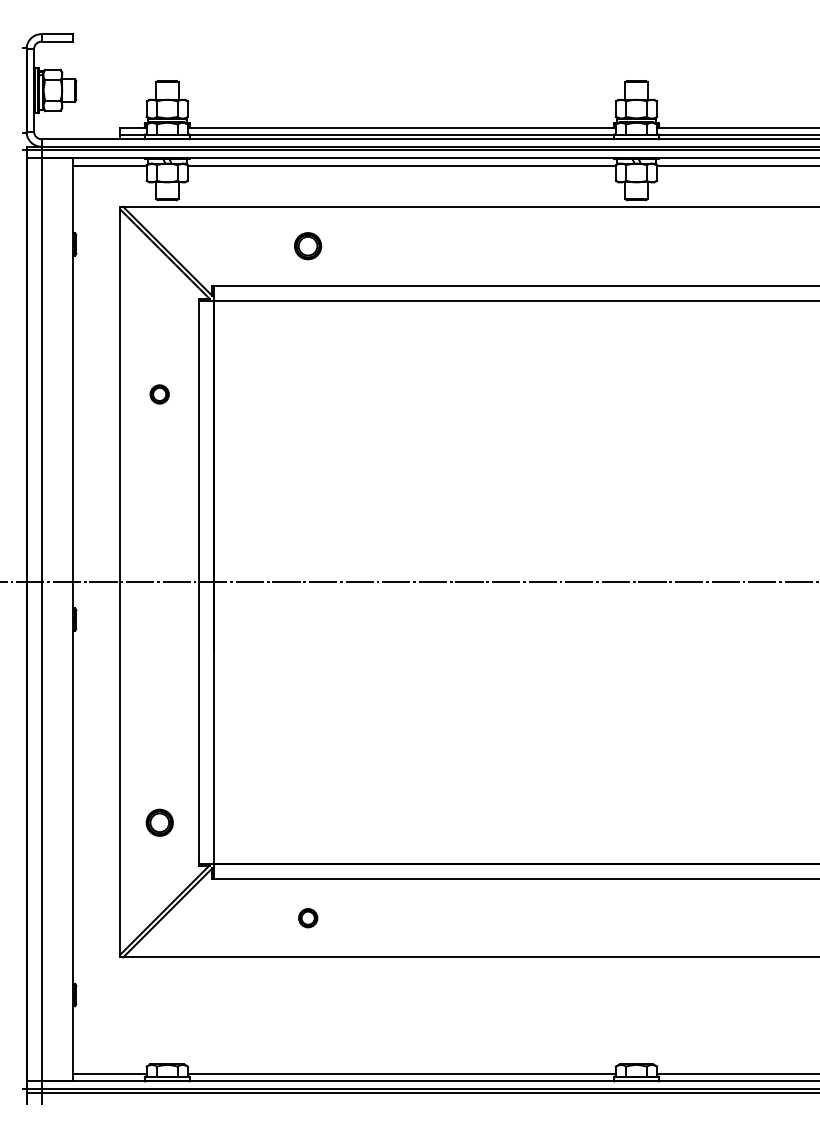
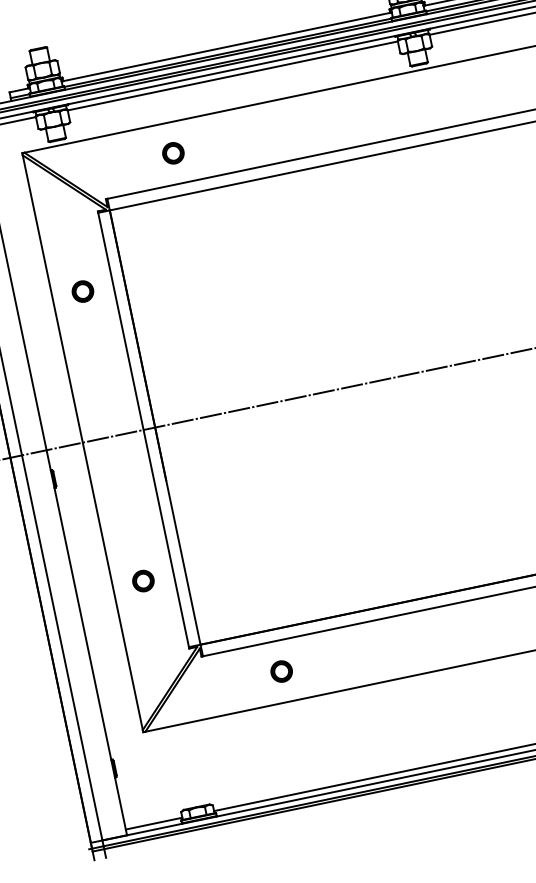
part: (159, 394) -> (82, 291), size x1.43
part: (159, 822) -> (143, 580), moved
part: (308, 918) -> (282, 671), size x1.43

